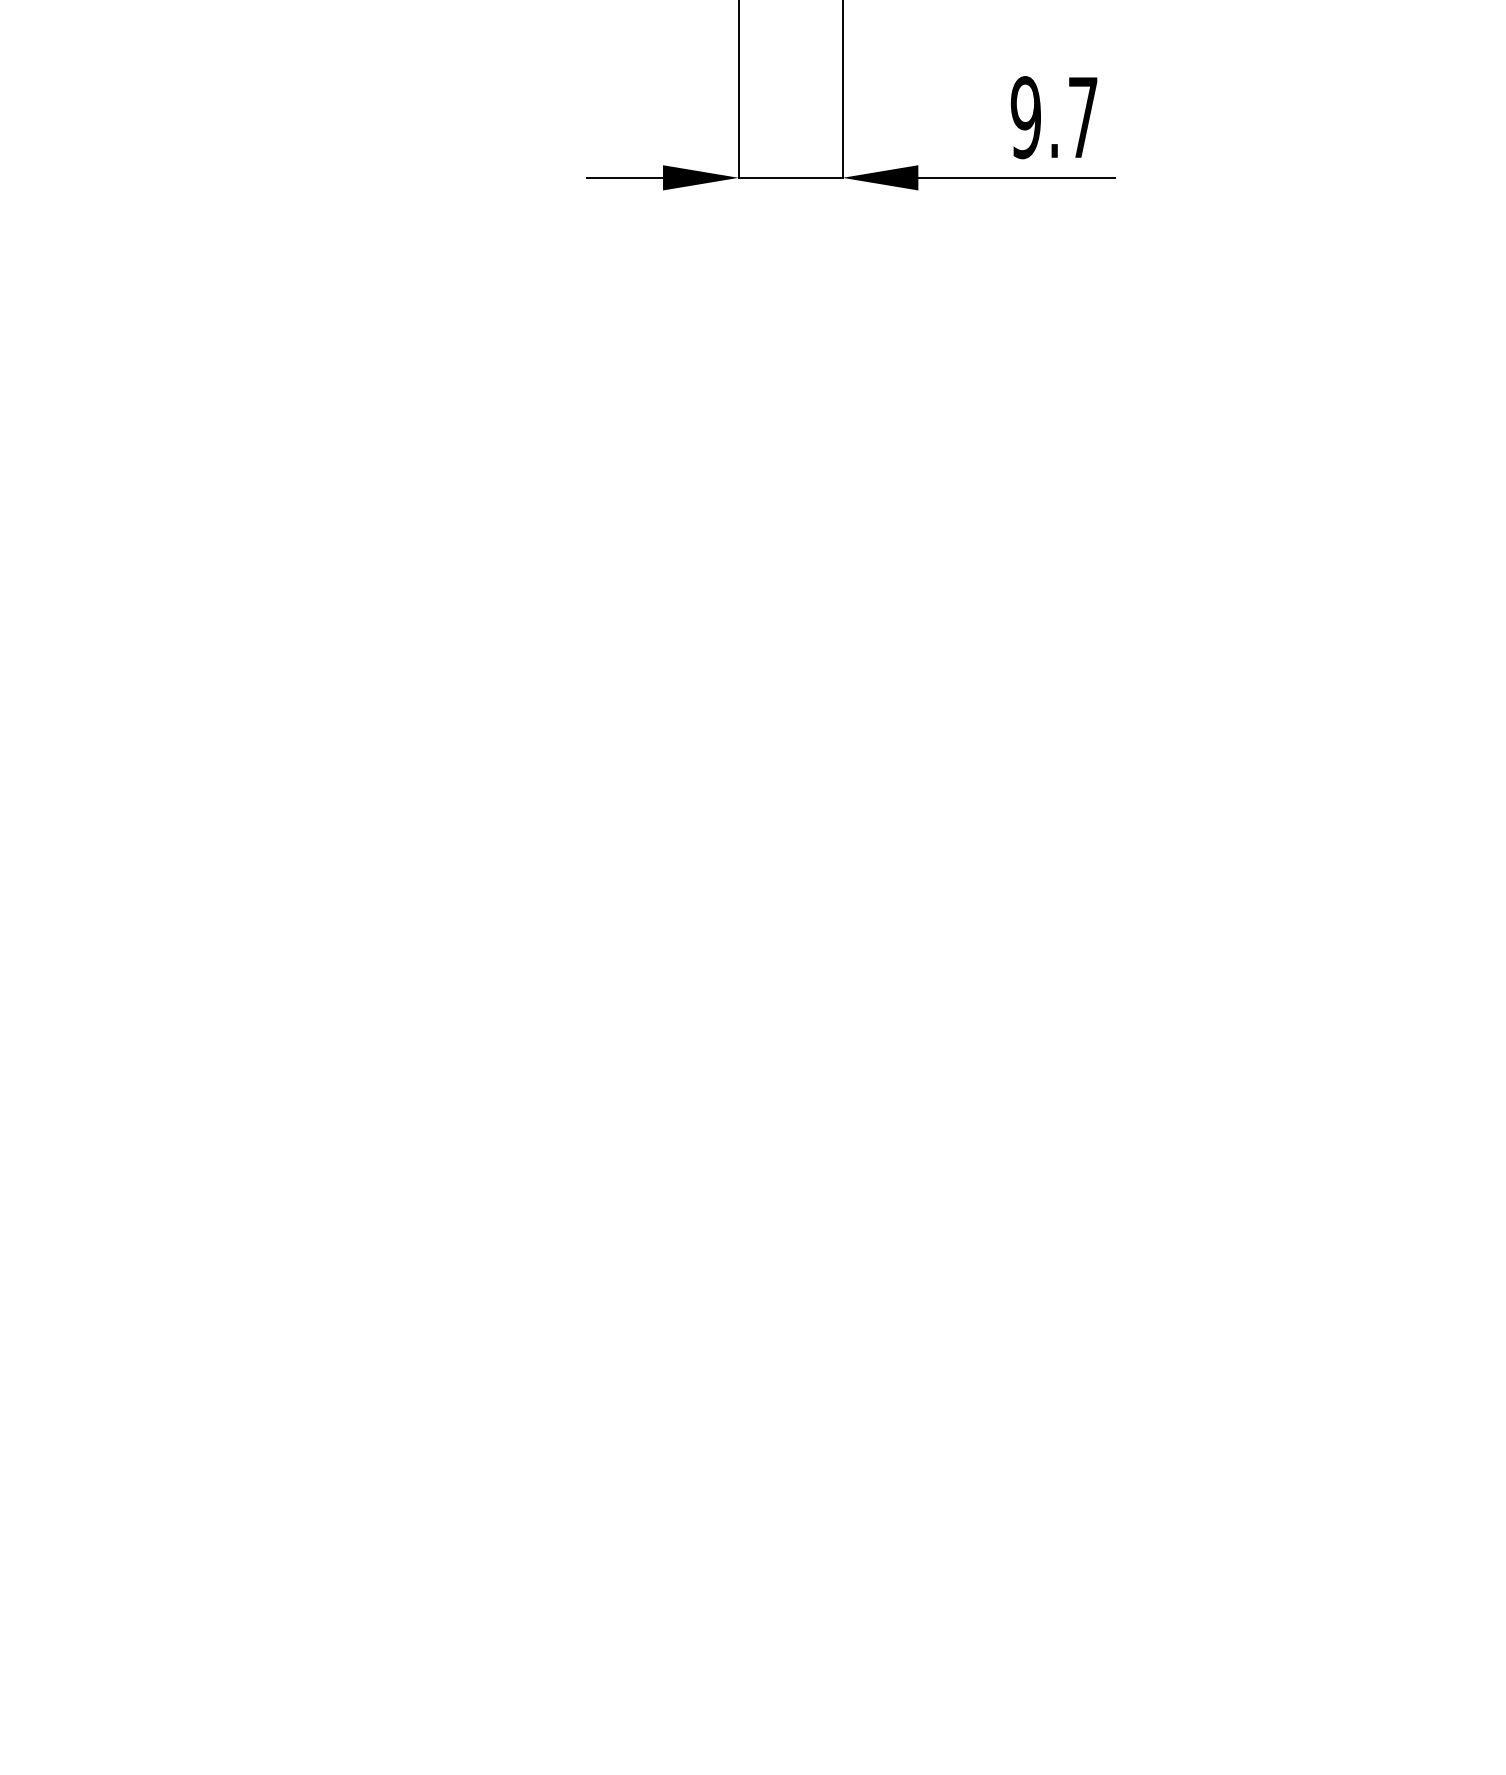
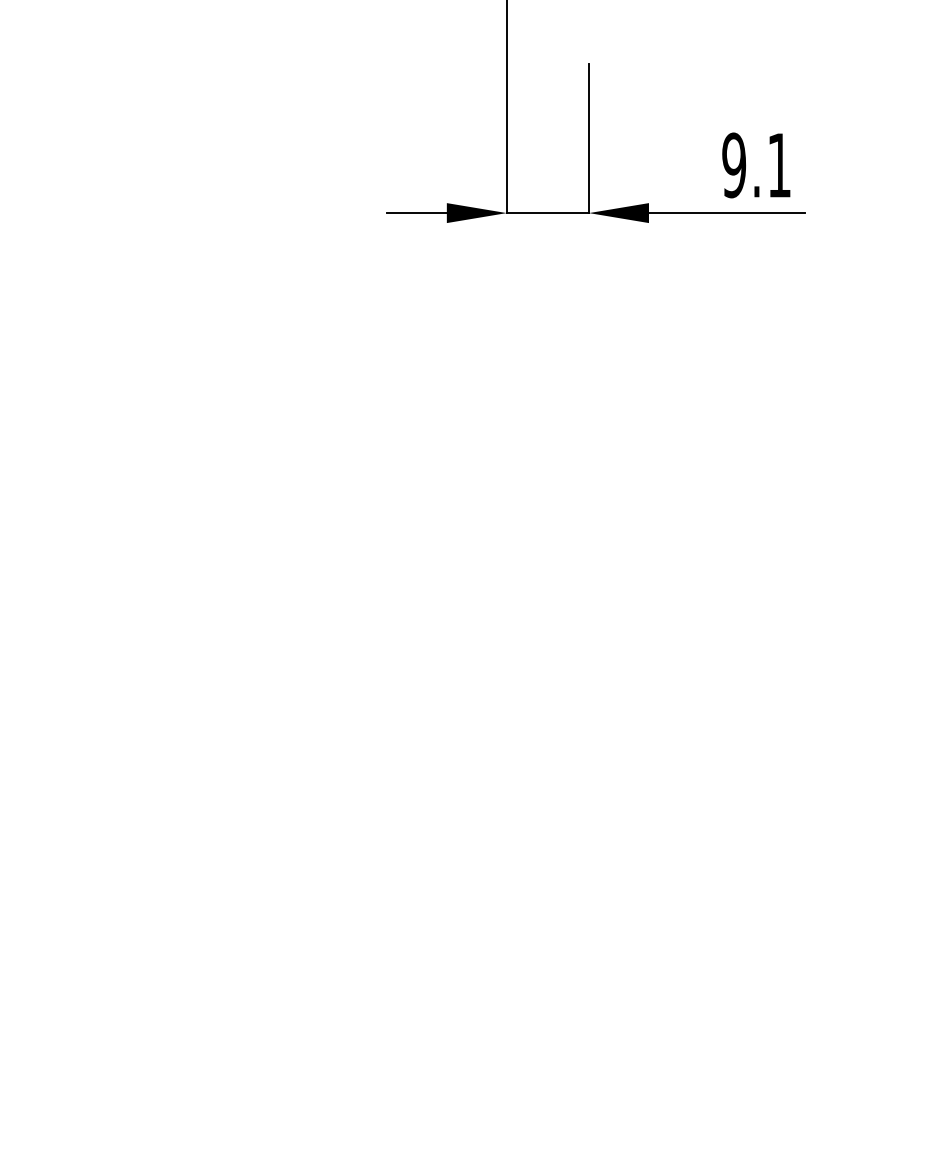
text: (1083, 117) -> (779, 165), 9.7 -> 9.1

